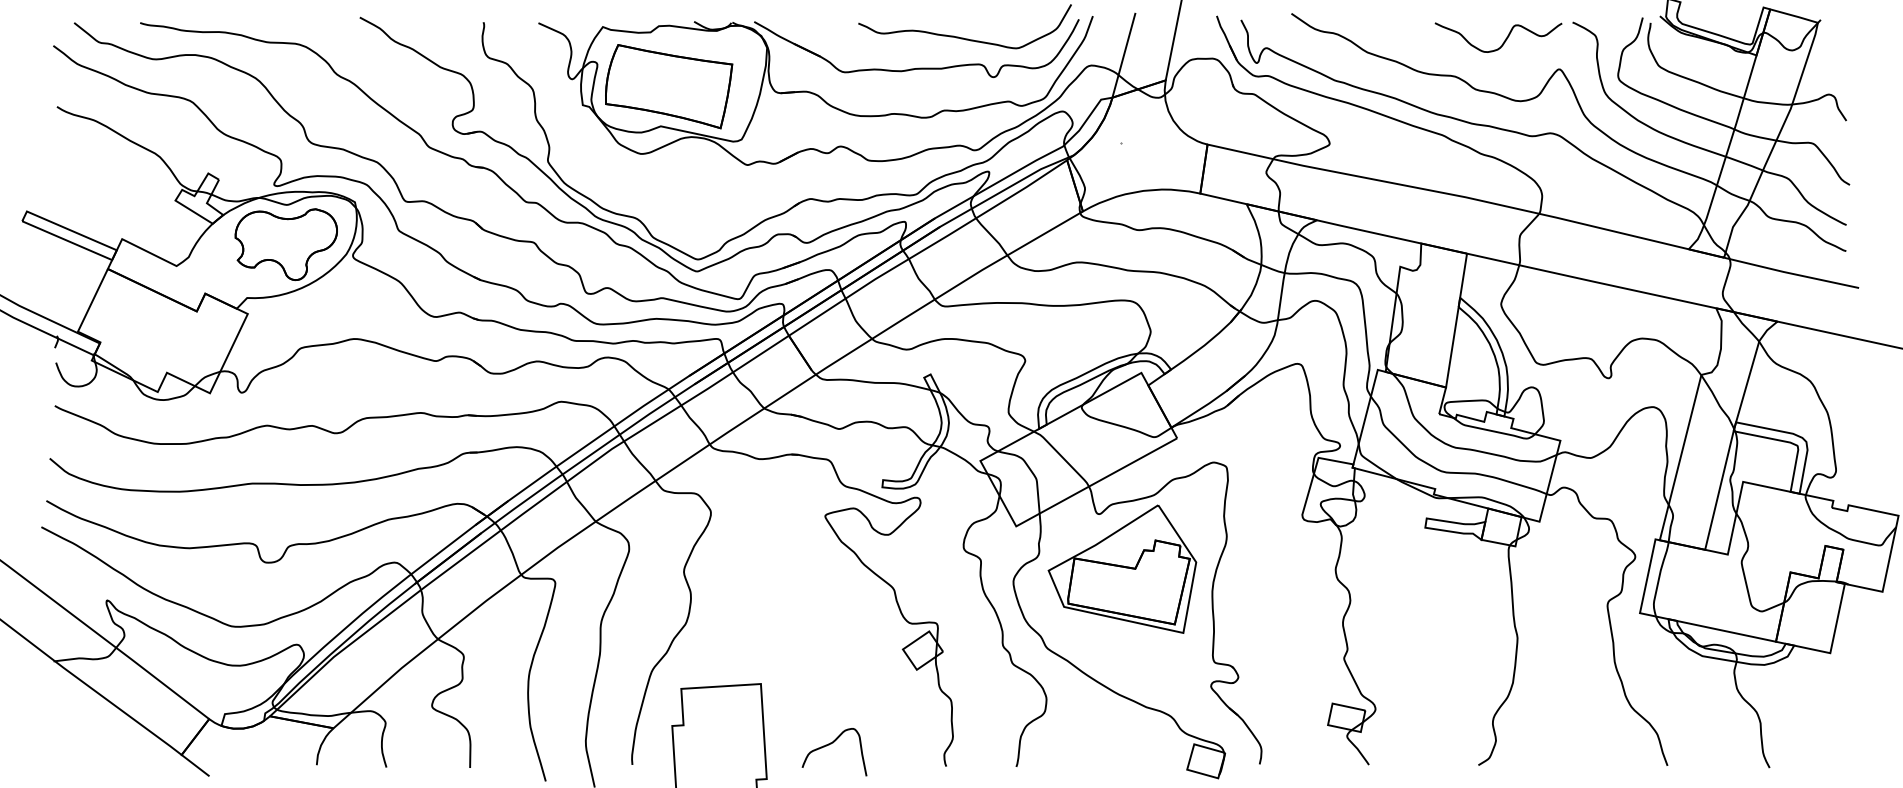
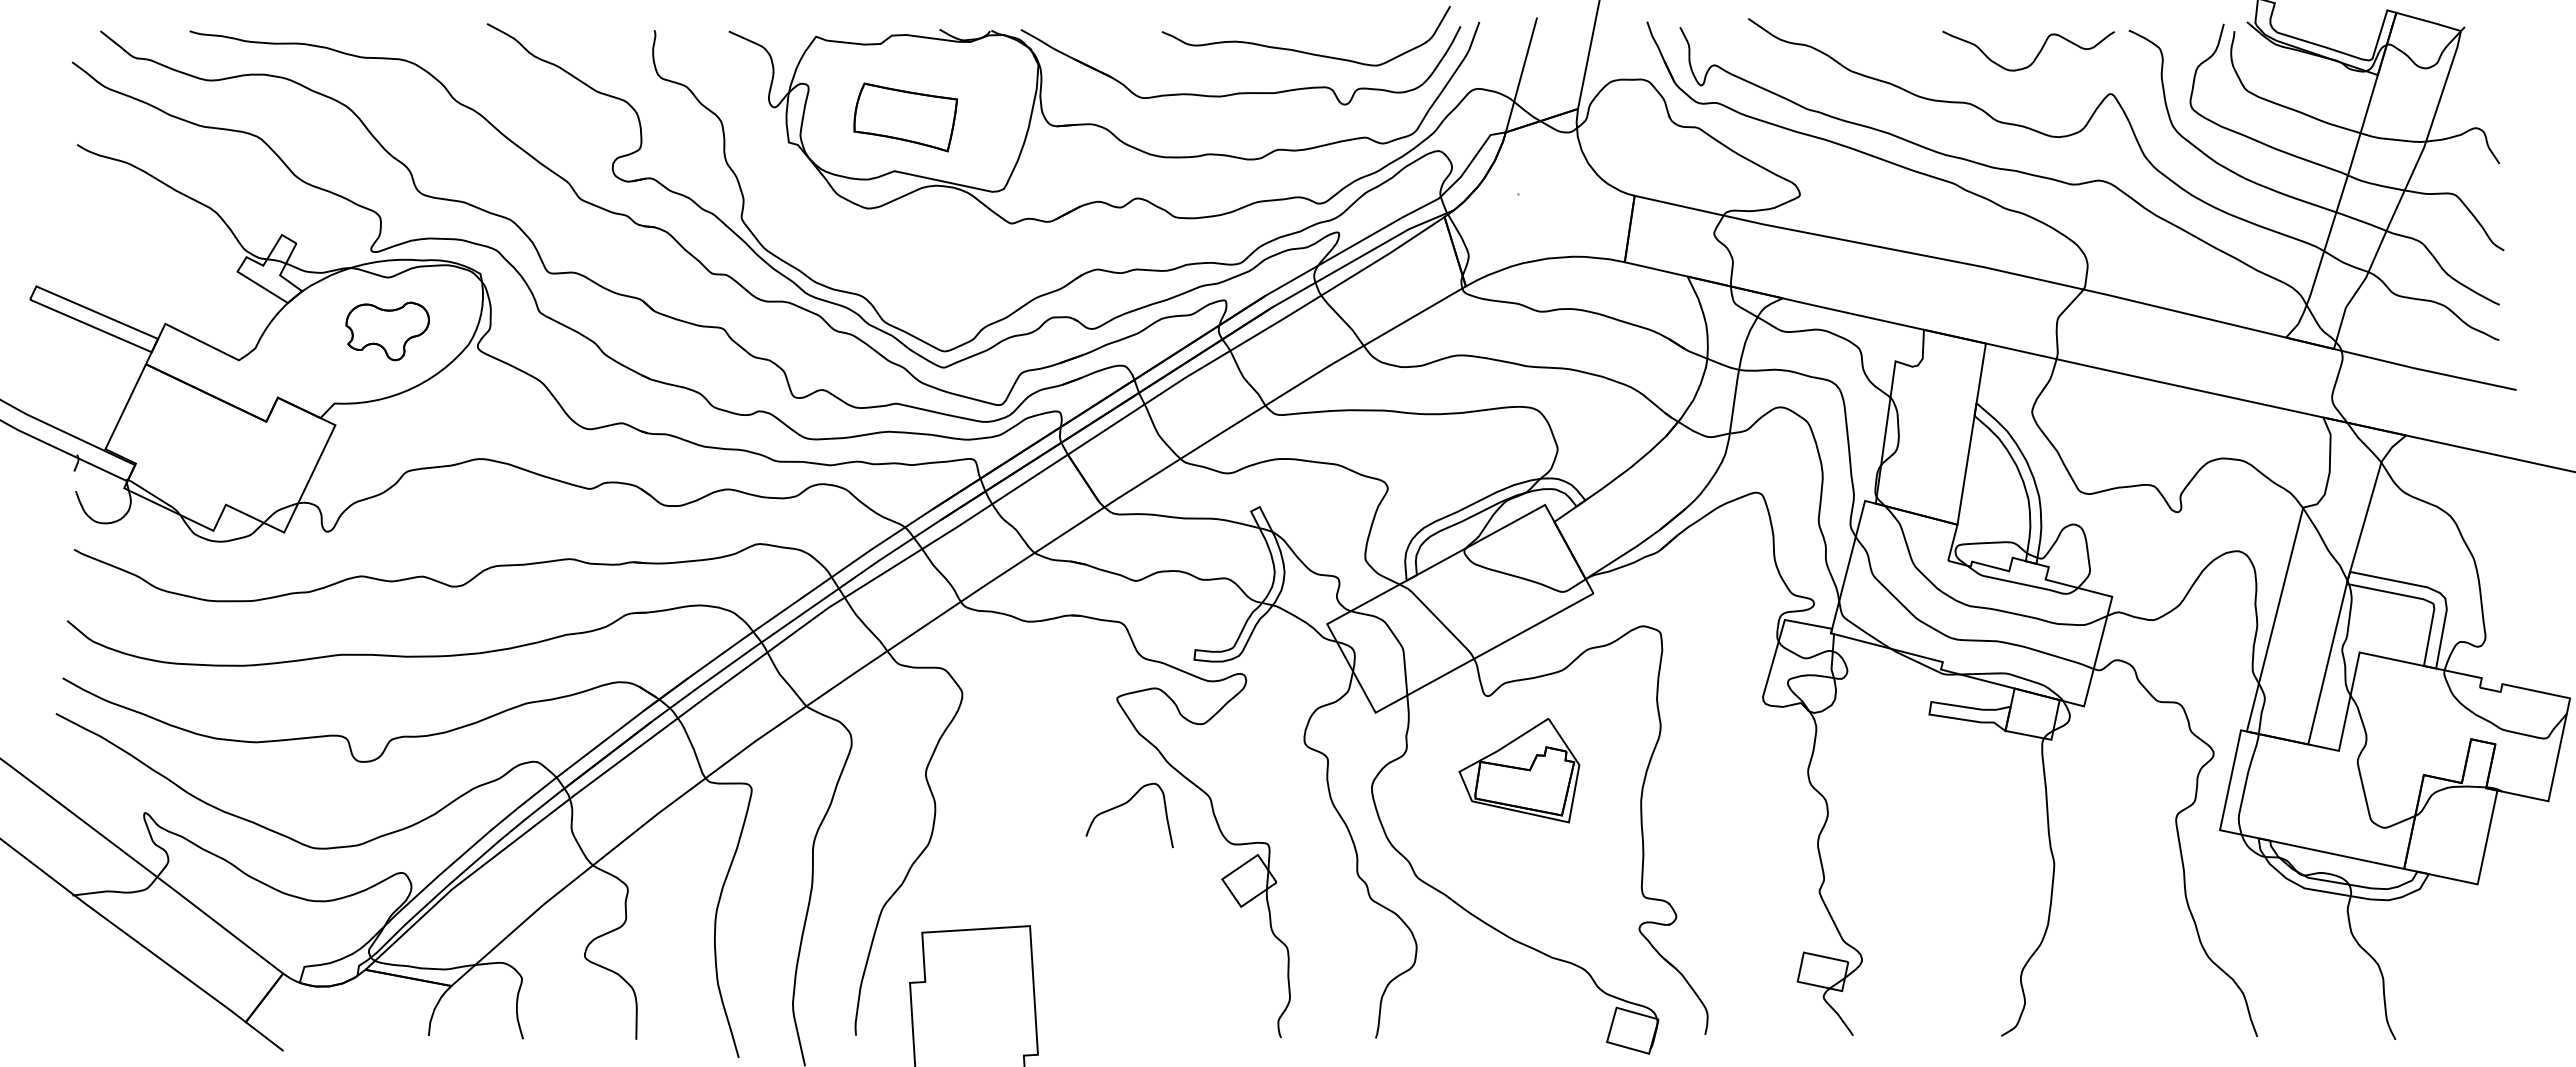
part: (668, 86) -> (905, 117), size x0.6
part: (286, 244) -> (387, 331), size x0.6
part: (1122, 569) -> (1519, 770), size x0.6
curve: (829, 744) -> (1123, 805), moved

